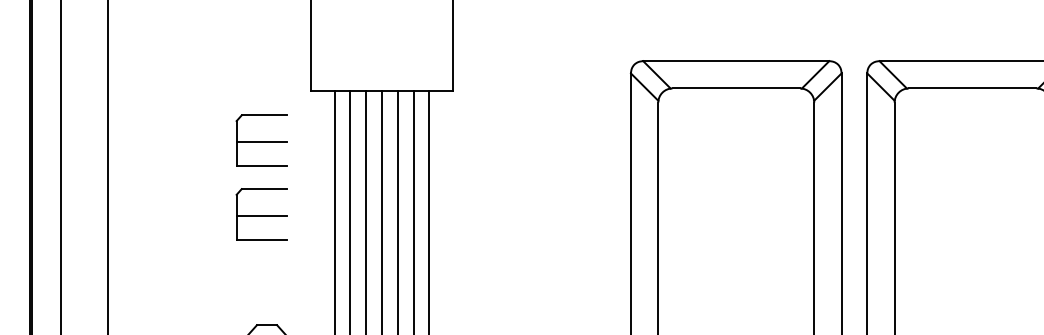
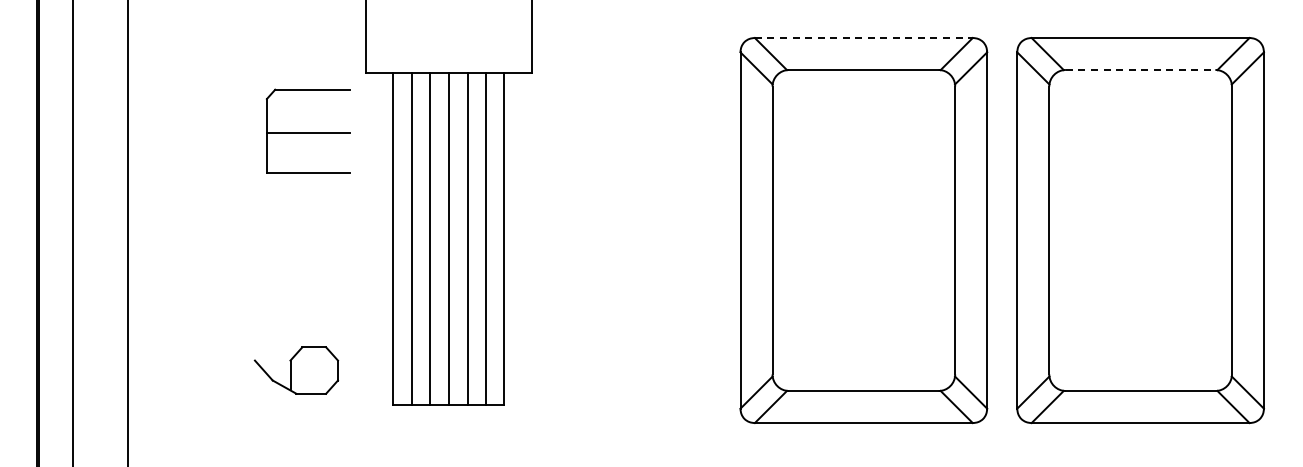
line: (735, 61) -> (863, 38), solid -> dashed
line: (972, 88) -> (1140, 69), solid -> dashed
part: (261, 140) -> (307, 130), size x1.4
part: (261, 214) -> (307, 217), removed

